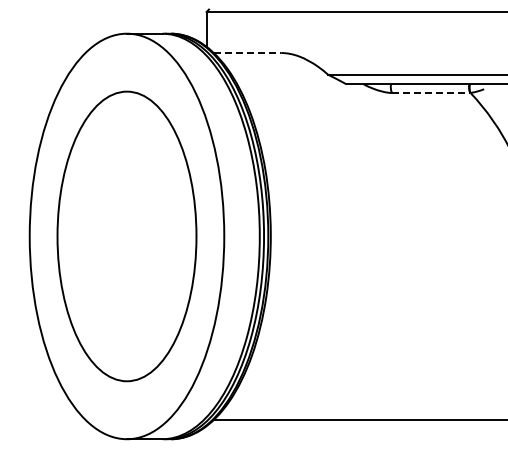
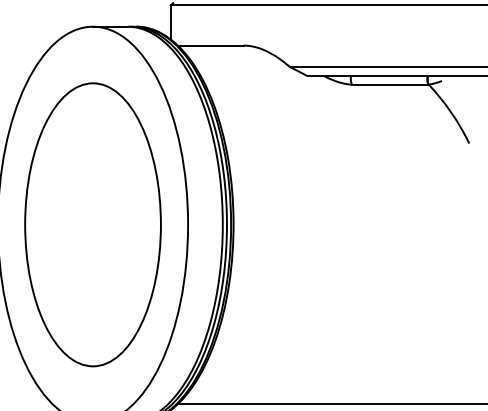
line: (247, 53) -> (210, 46), dashed -> solid
line: (431, 92) -> (390, 84), dashed -> solid

